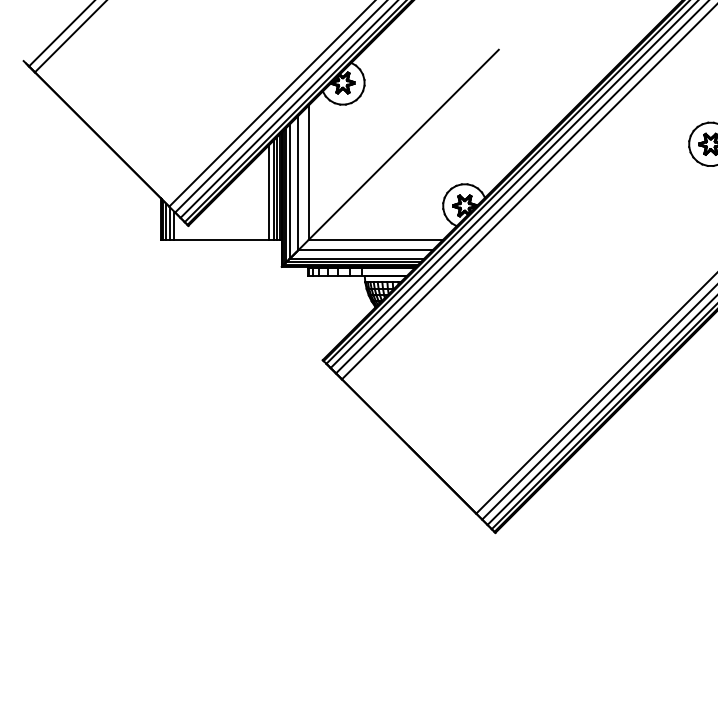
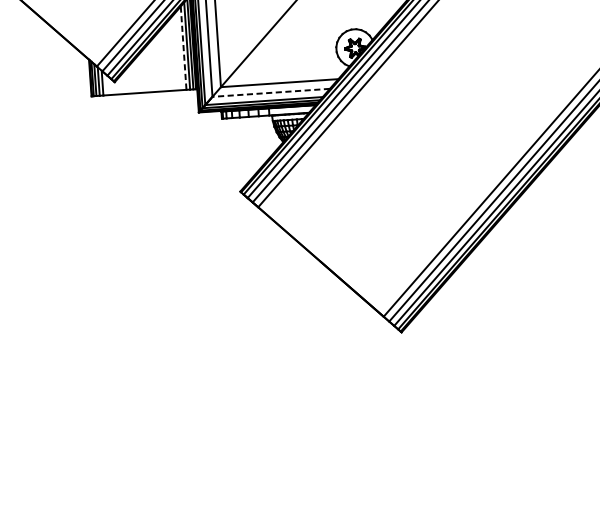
line: (269, 192) -> (183, 48), solid -> dashed
line: (365, 250) -> (271, 93), solid -> dashed

